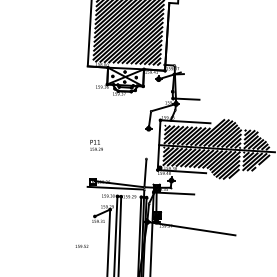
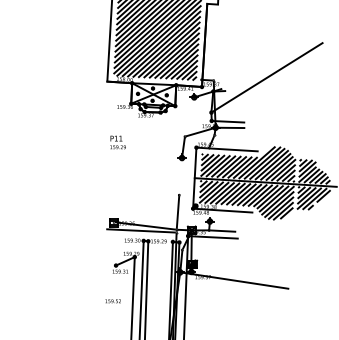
line: (217, 63) -> (266, 77), added
line: (188, 103) -> (230, 127), added
text: (96, 145) -> (117, 142), moved
line: (182, 187) -> (223, 230), added
text: (81, 246) -> (112, 301), moved

